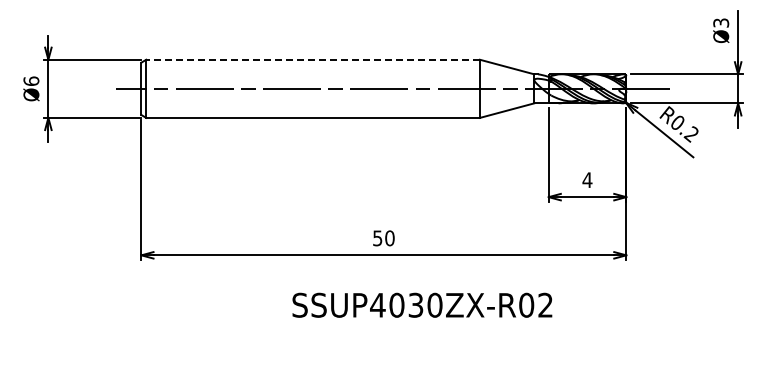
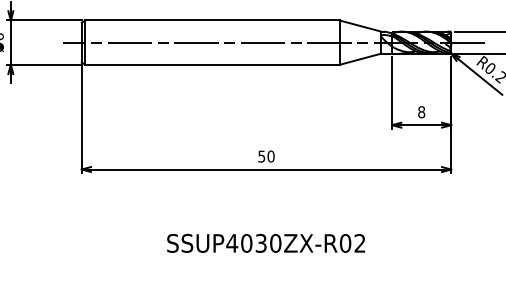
line: (313, 59) -> (212, 20), dashed -> solid
text: (587, 180) -> (421, 112), 4 -> 8
text: (422, 304) -> (266, 242), moved

